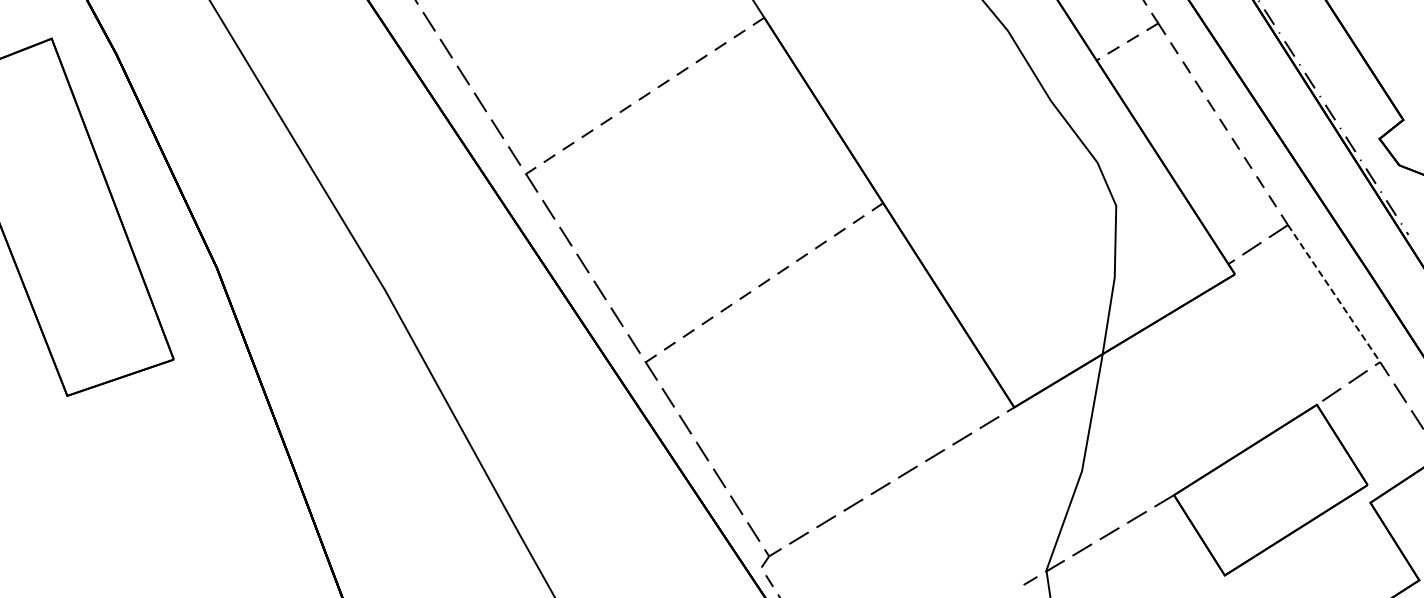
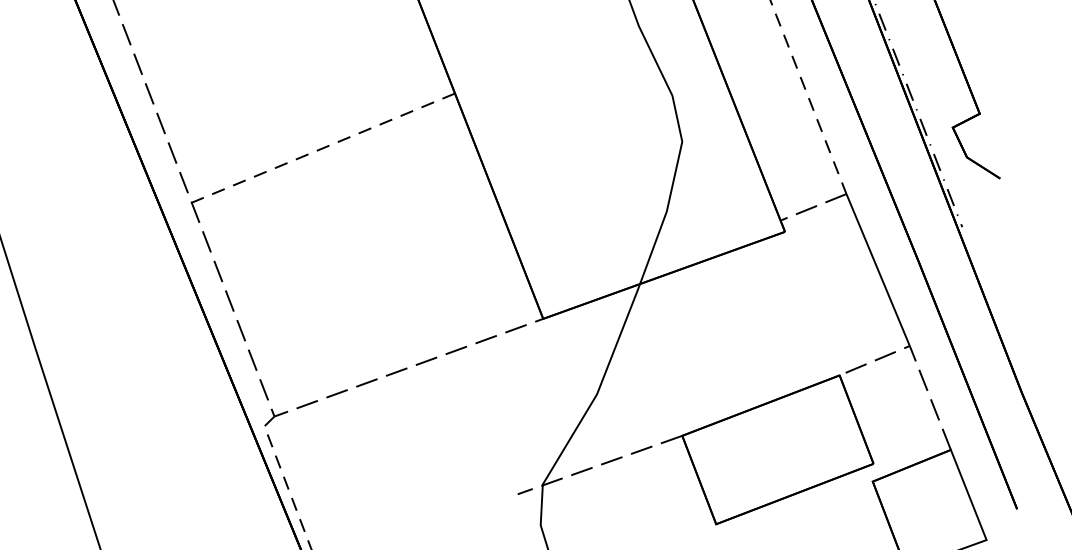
line: (1334, 293) -> (878, 270), dashed -> solid

